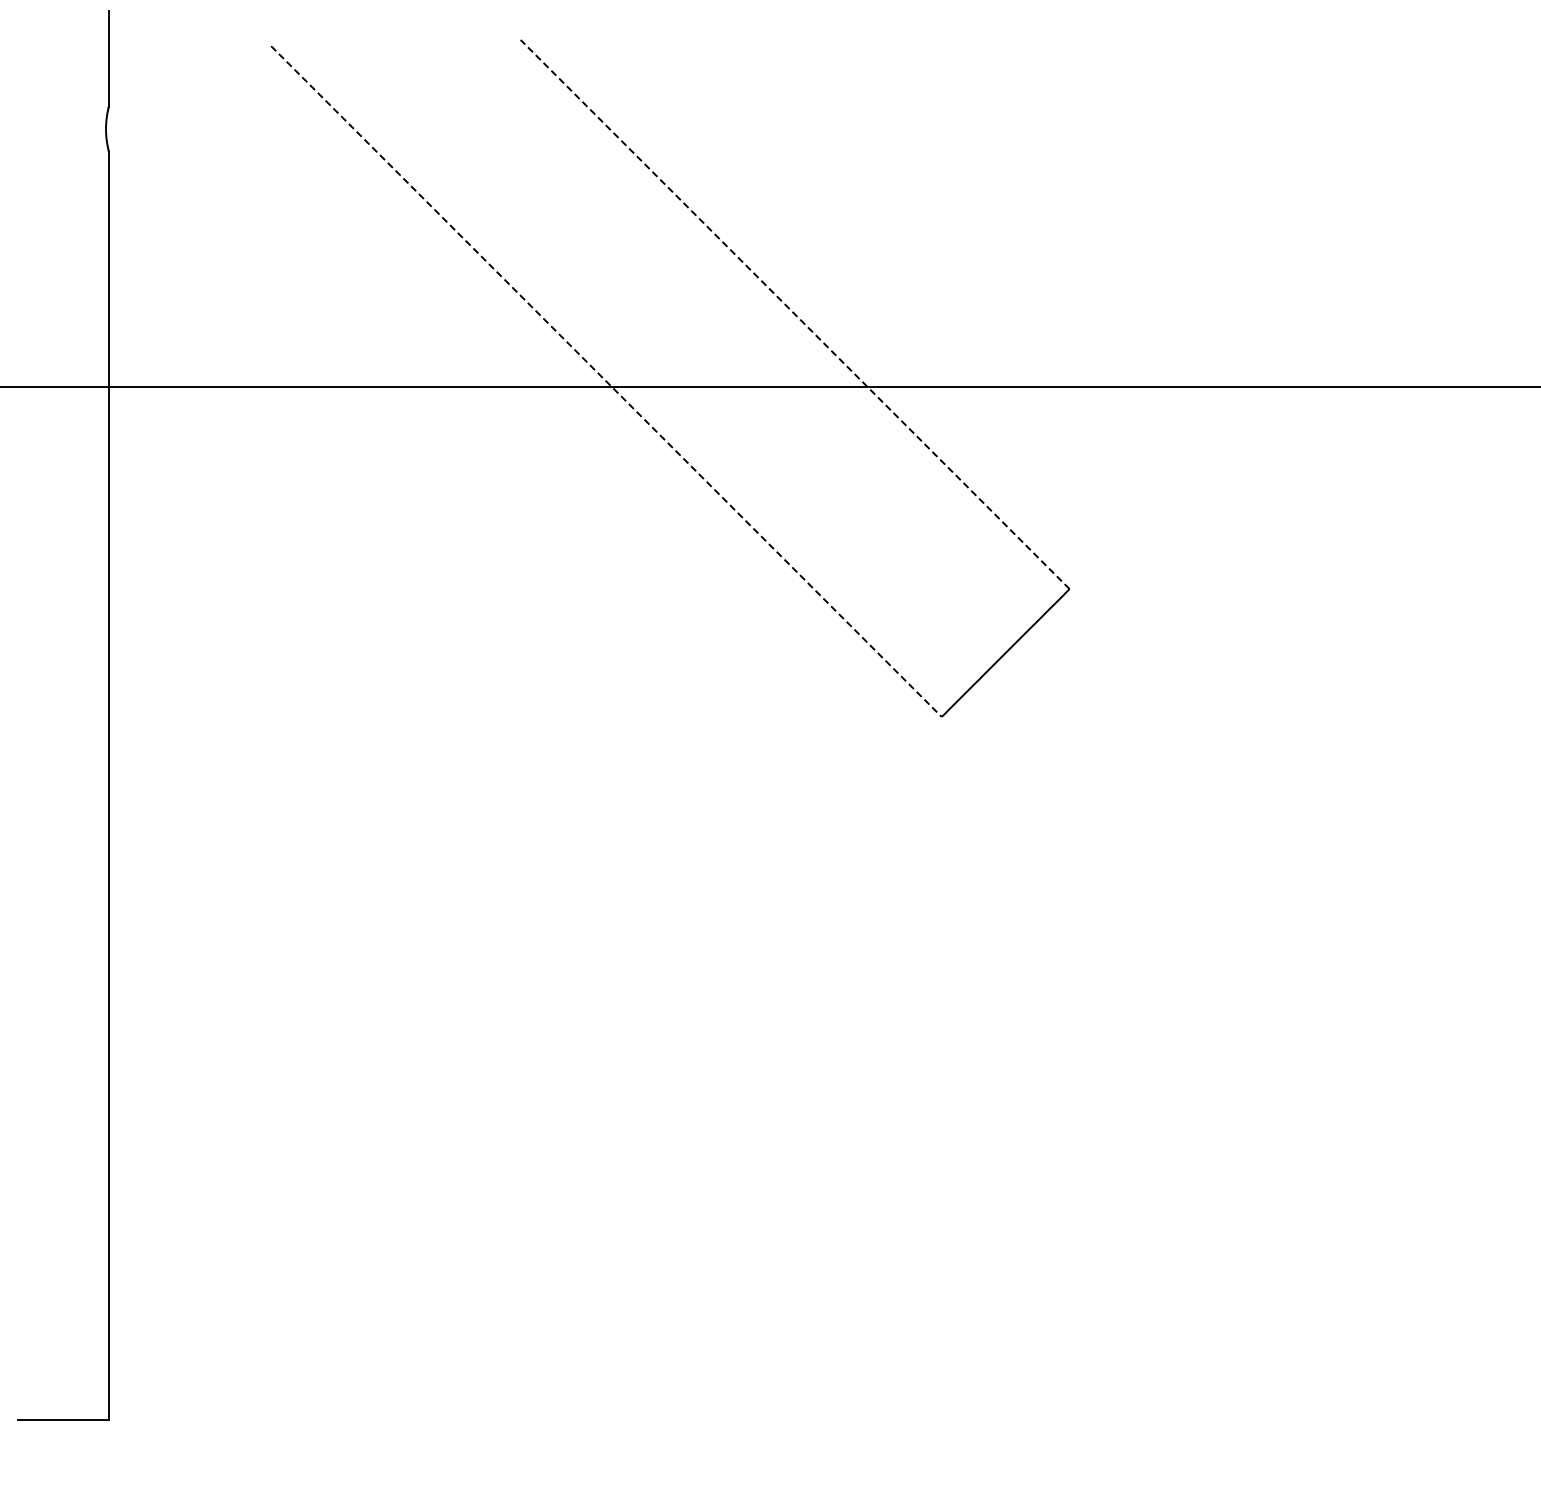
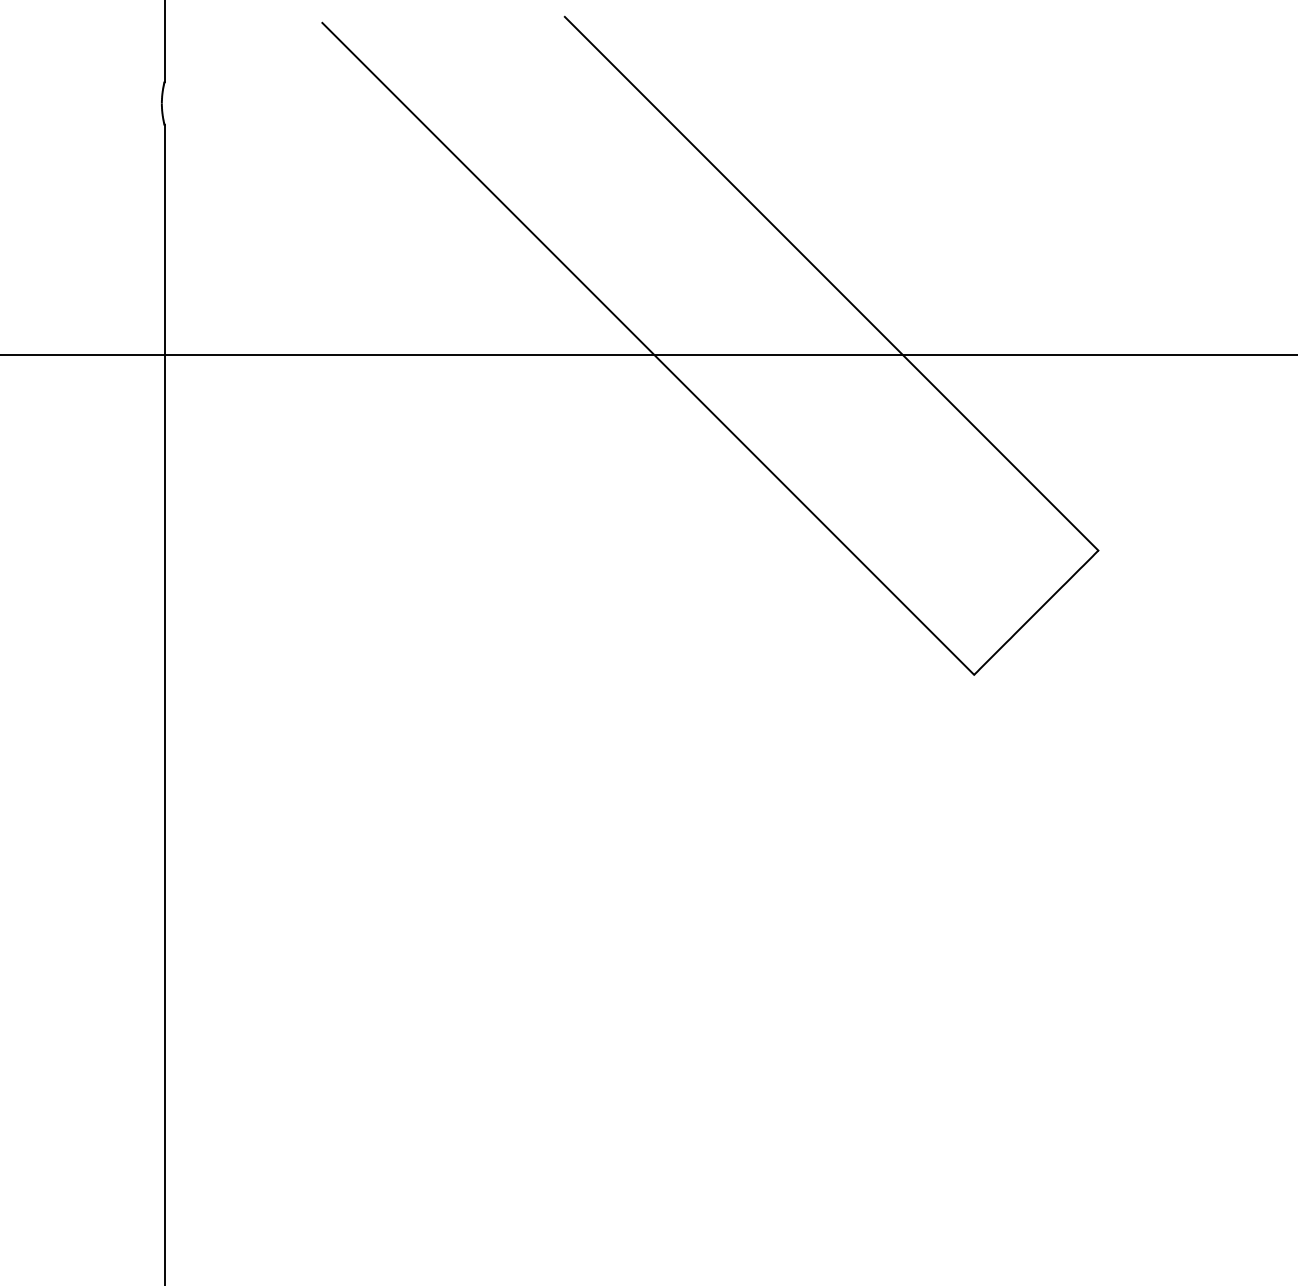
line: (794, 314) -> (831, 283), dashed -> solid
line: (606, 381) -> (648, 348), dashed -> solid

